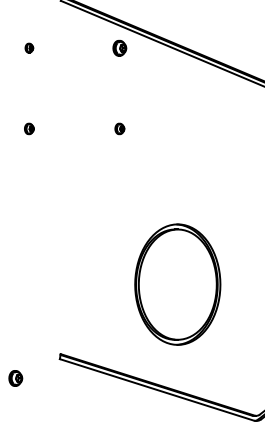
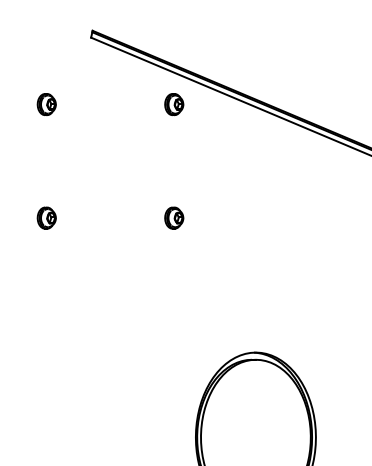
part: (29, 47) -> (46, 103), size x1.67
part: (29, 128) -> (46, 217), size x1.43
part: (119, 128) -> (173, 217), size x1.43

